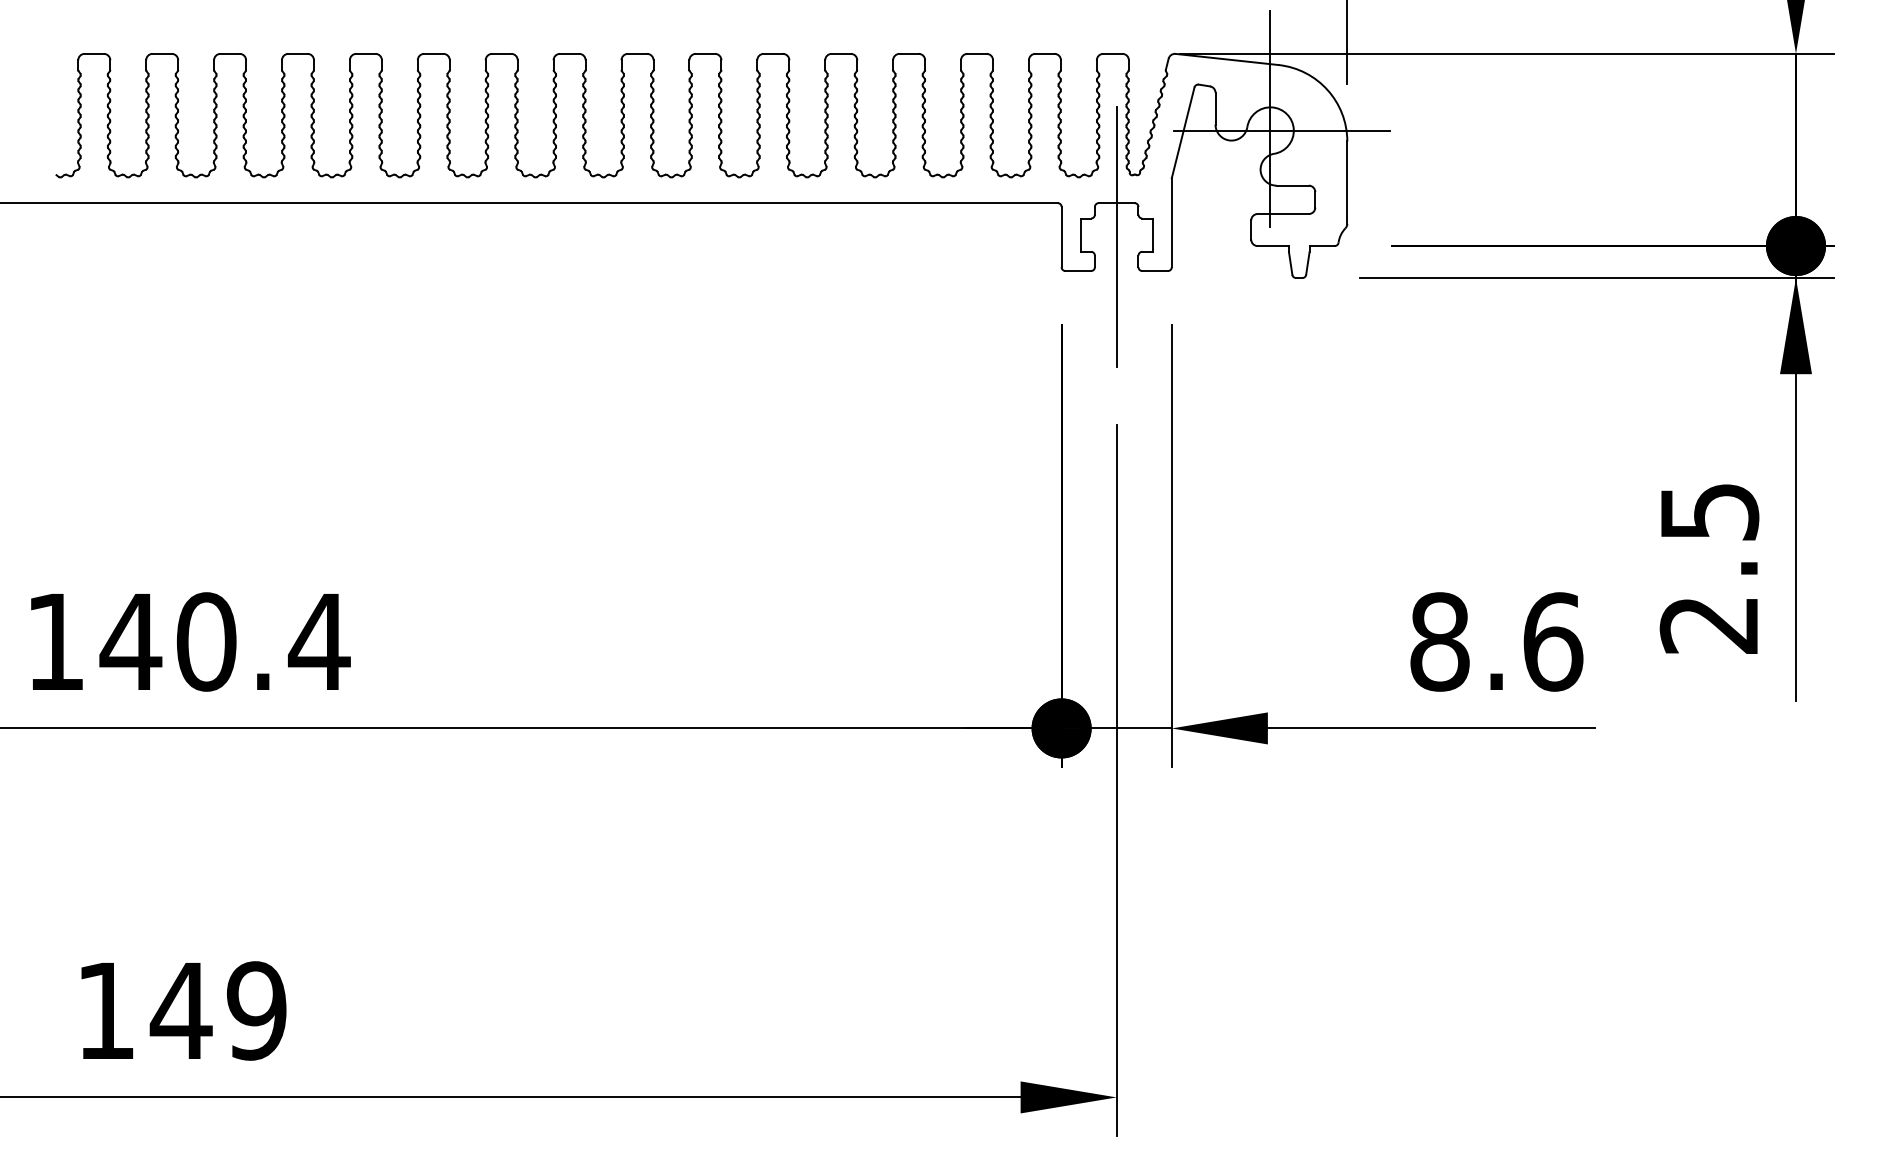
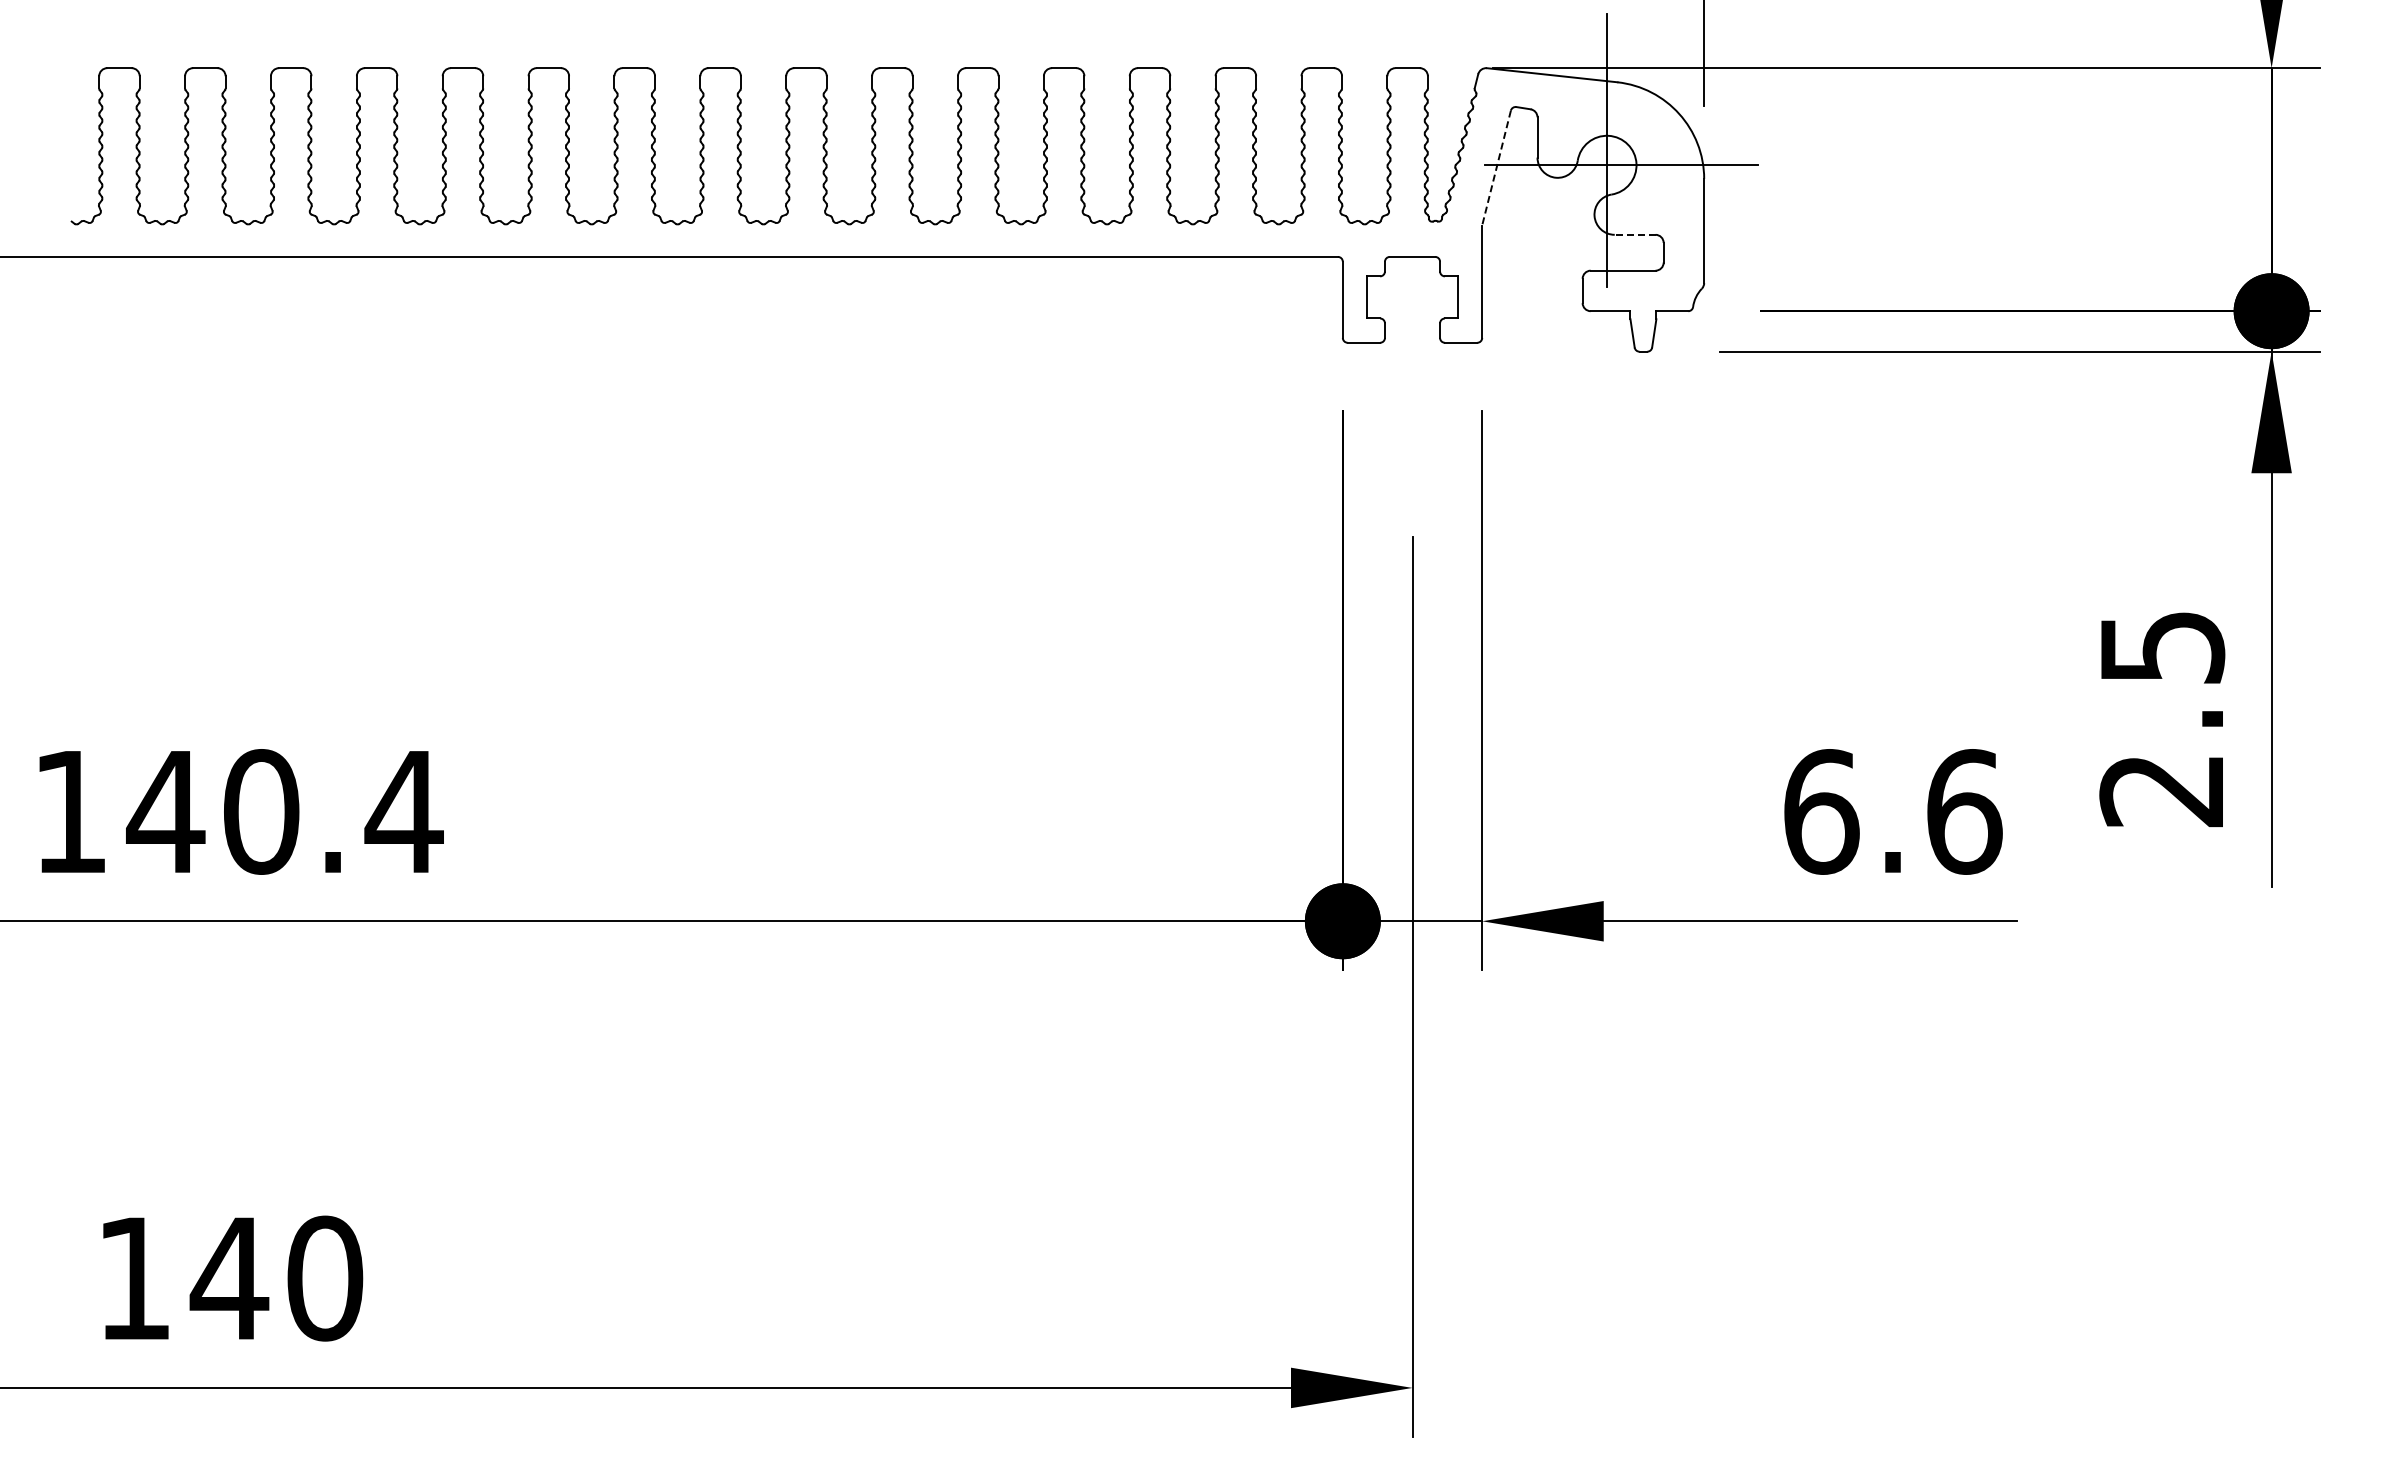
line: (1183, 133) -> (1496, 168), solid -> dashed
line: (1292, 185) -> (1634, 234), solid -> dashed
line: (1116, 236) -> (1412, 299), removed
text: (1440, 641) -> (1821, 811), 8.6 -> 6.6
text: (257, 1010) -> (325, 1278), 149 -> 140

